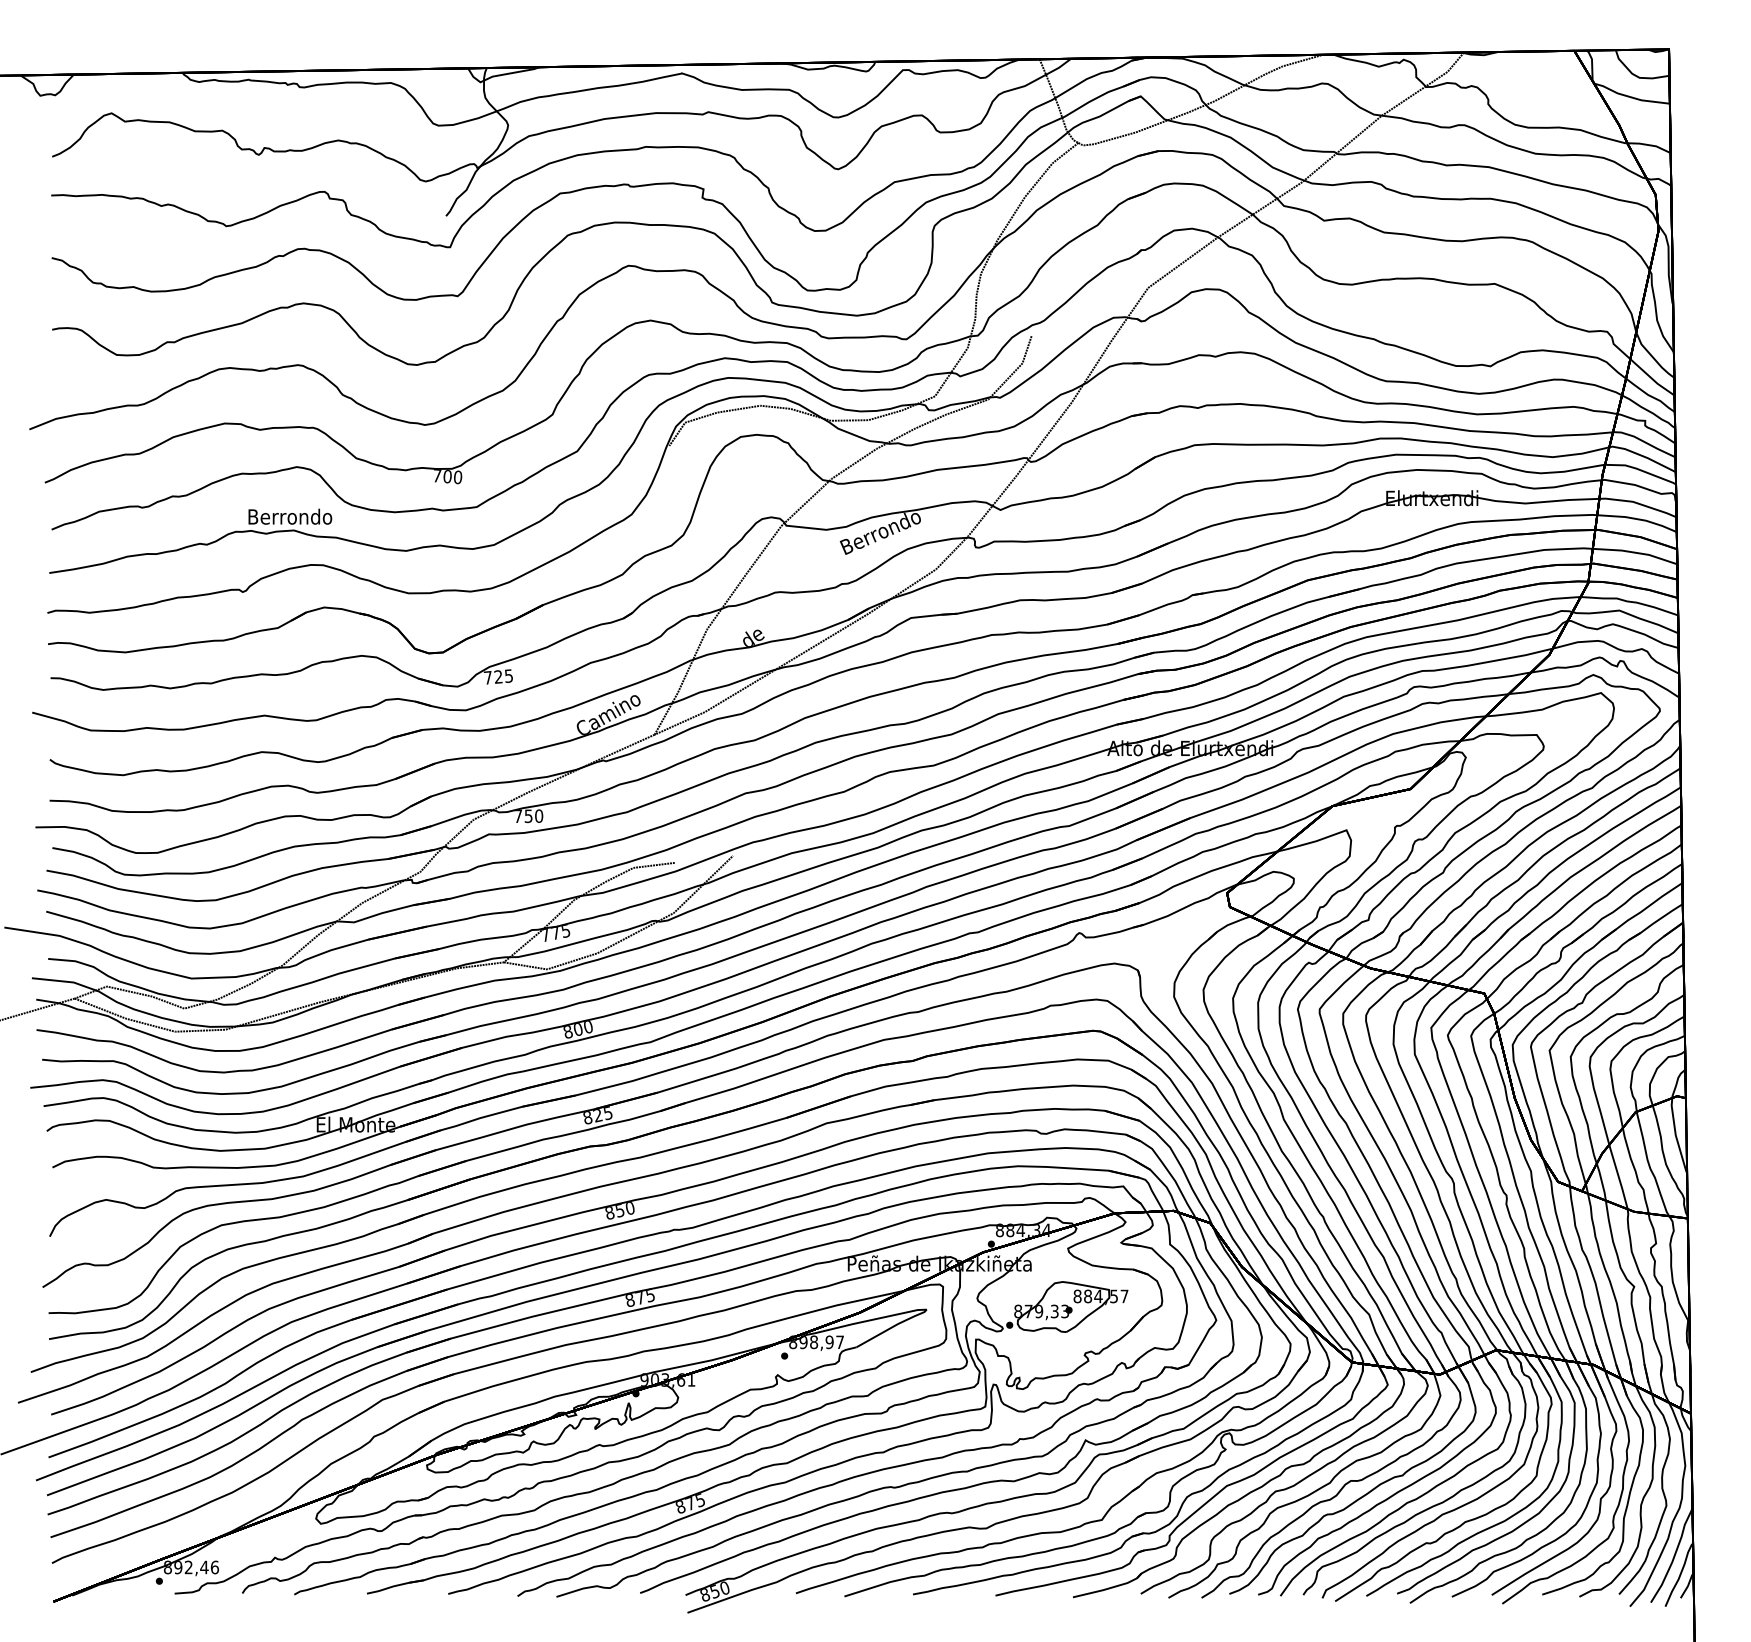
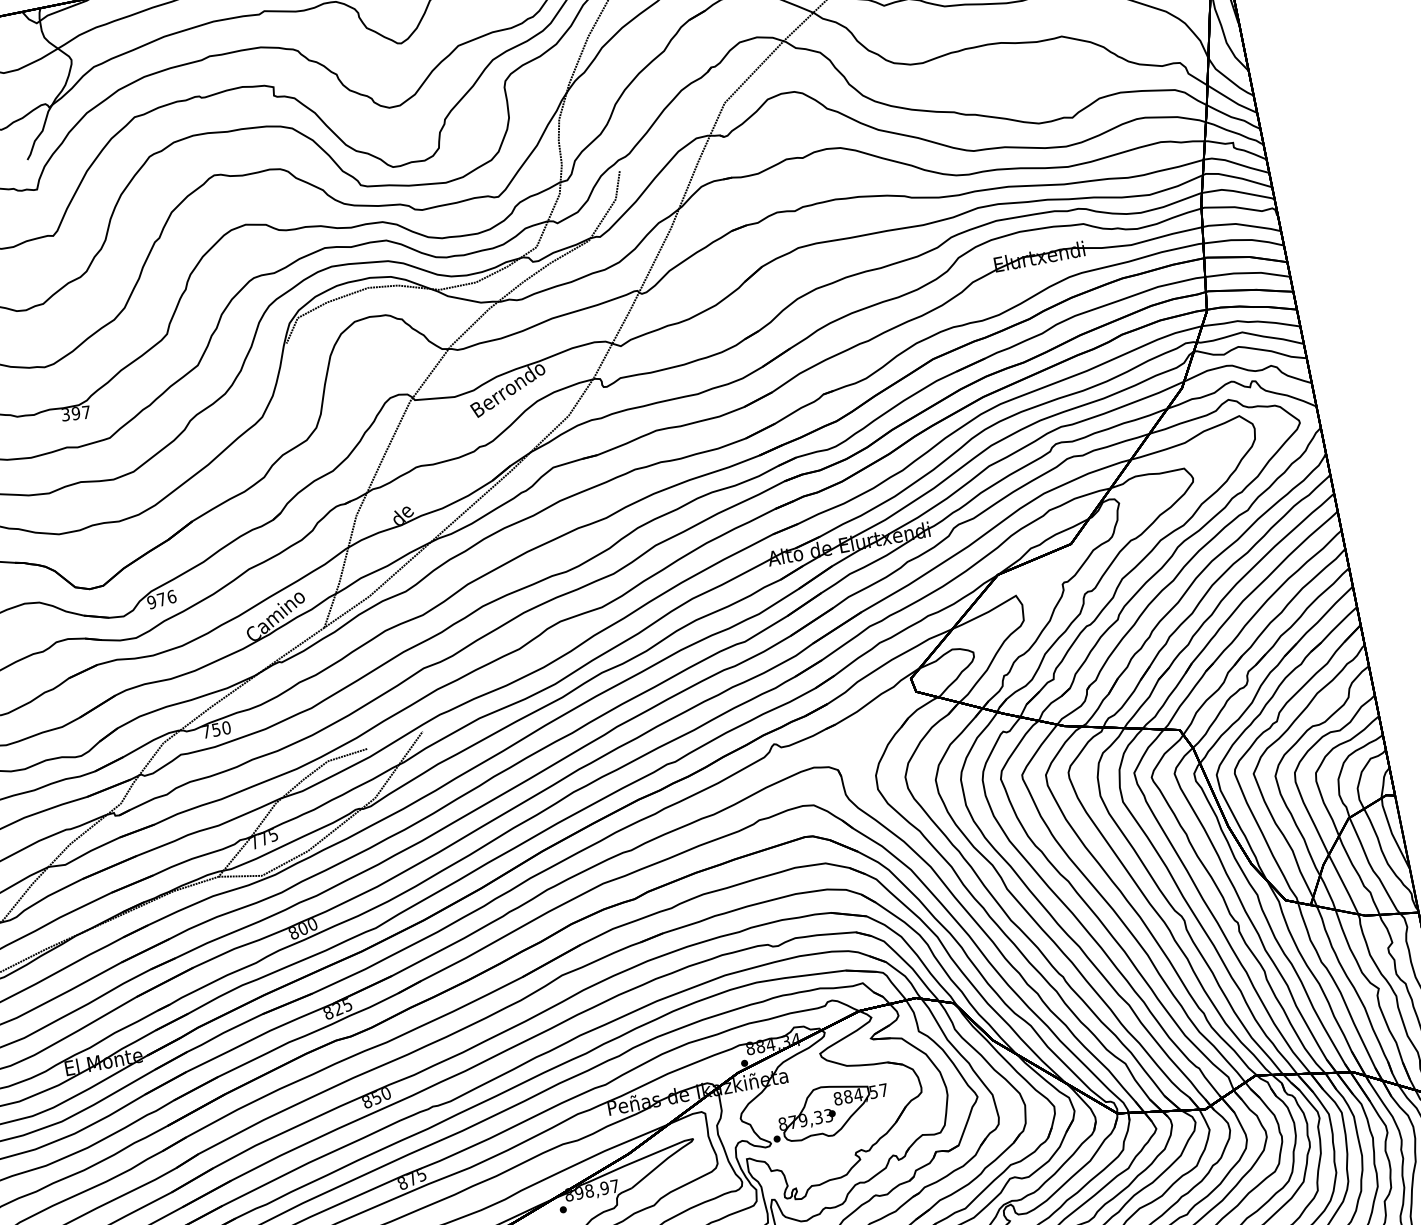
text: (447, 477) -> (76, 414), 700 -> 397
text: (498, 676) -> (161, 599), 725 -> 976

